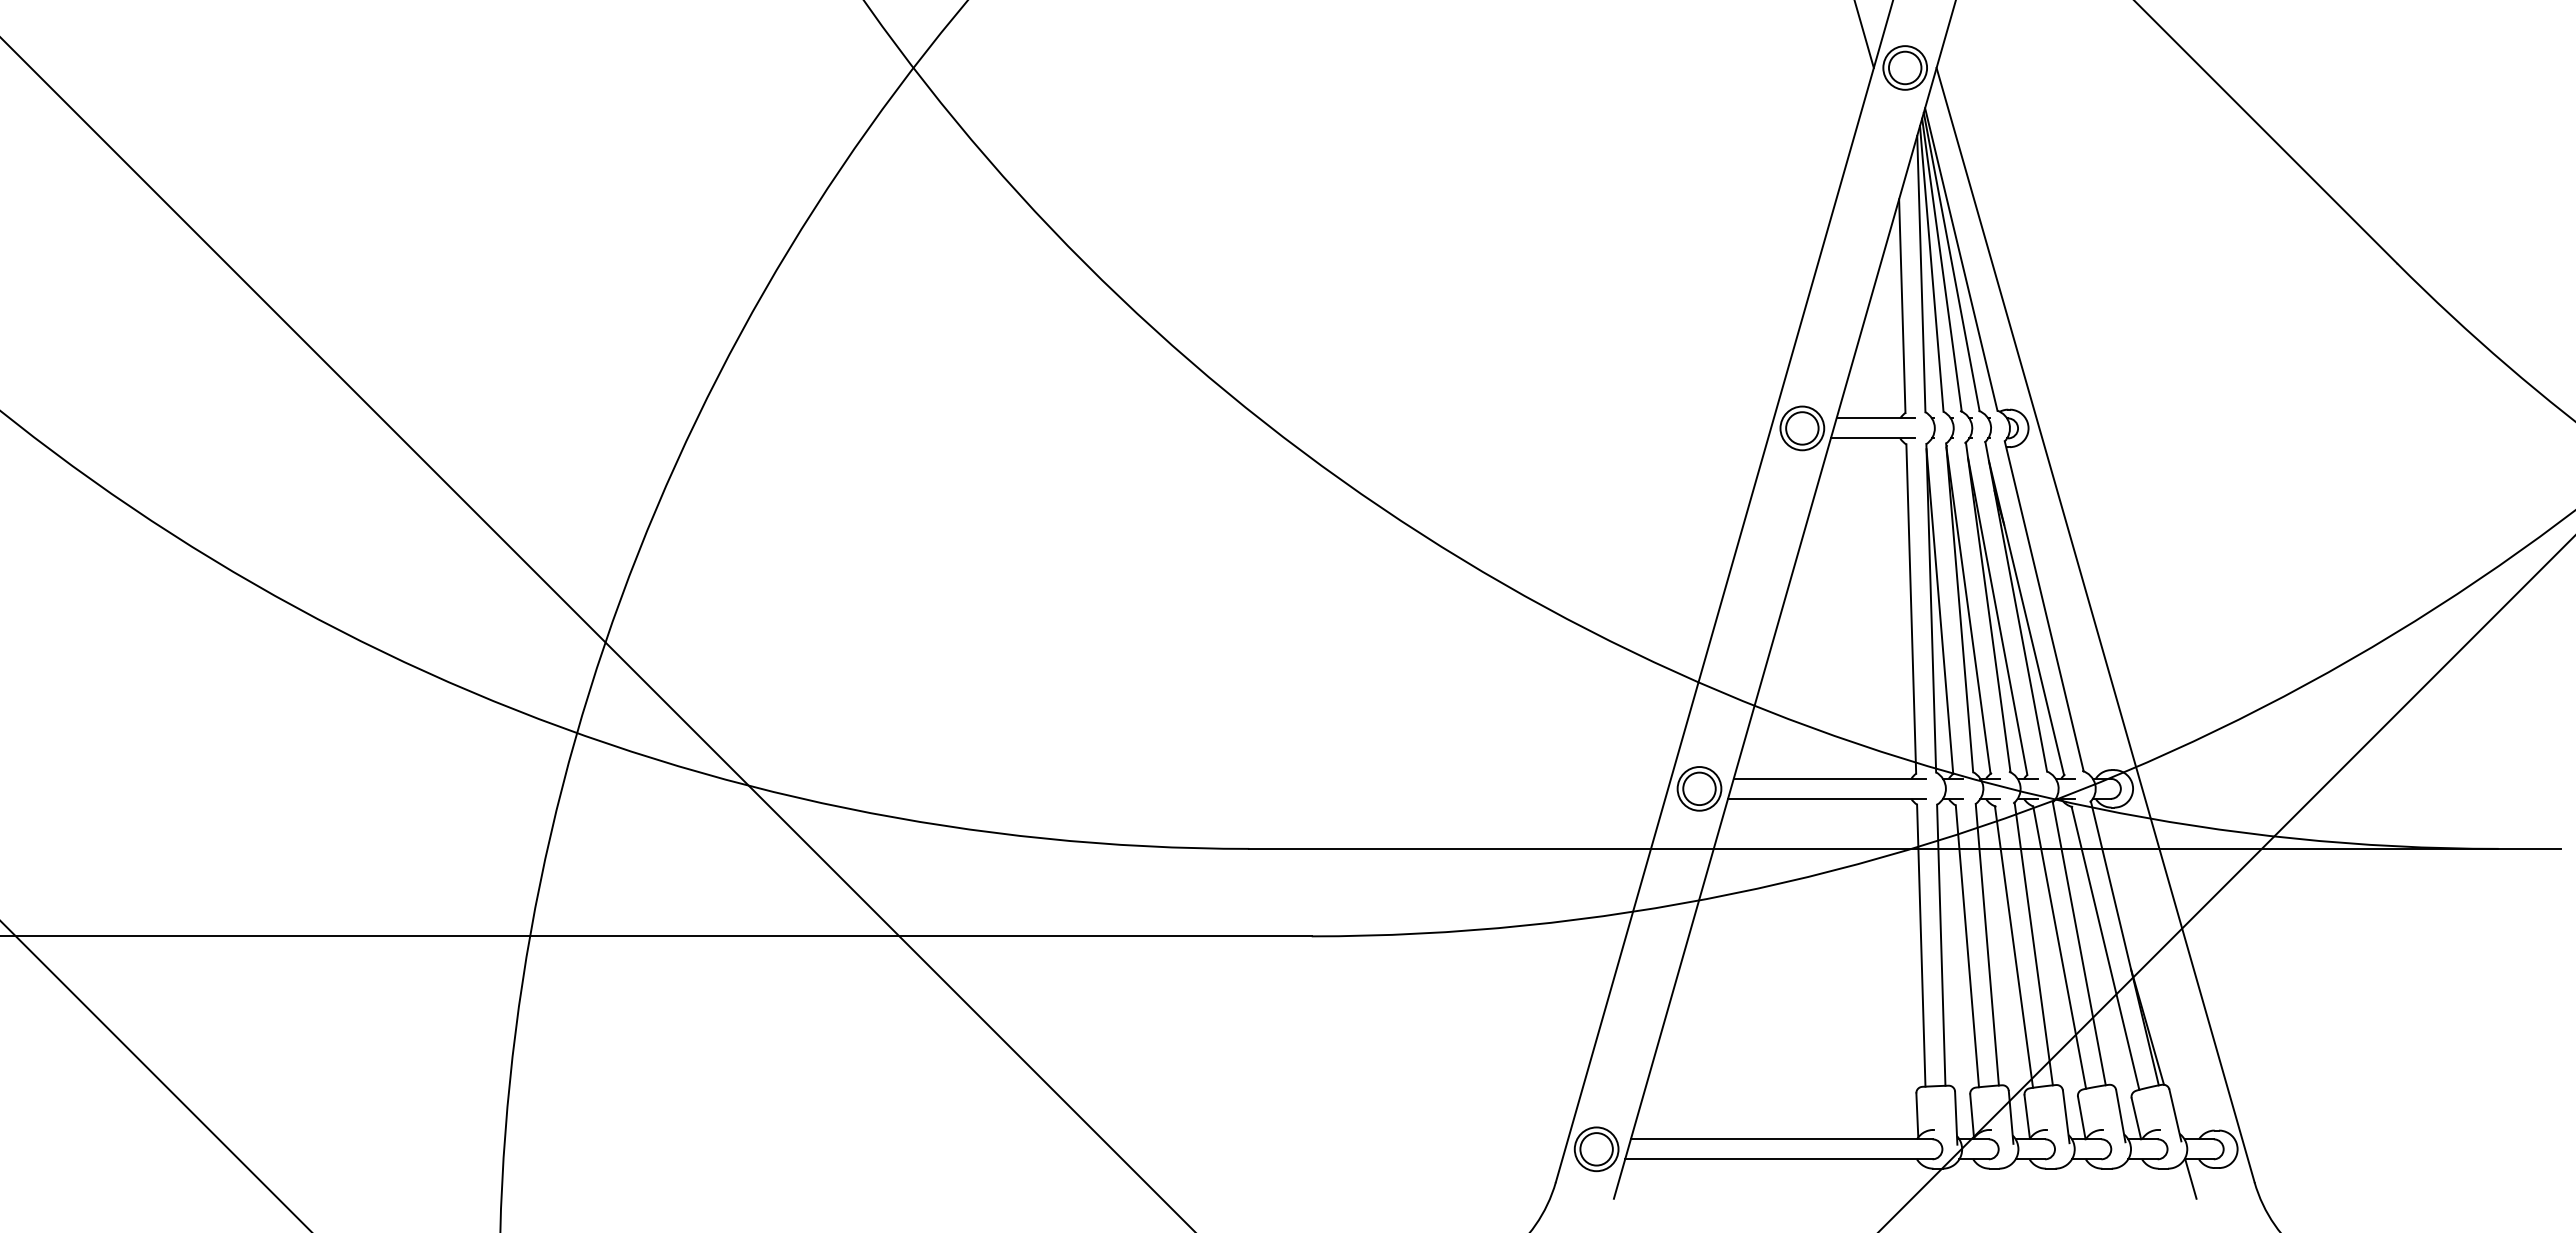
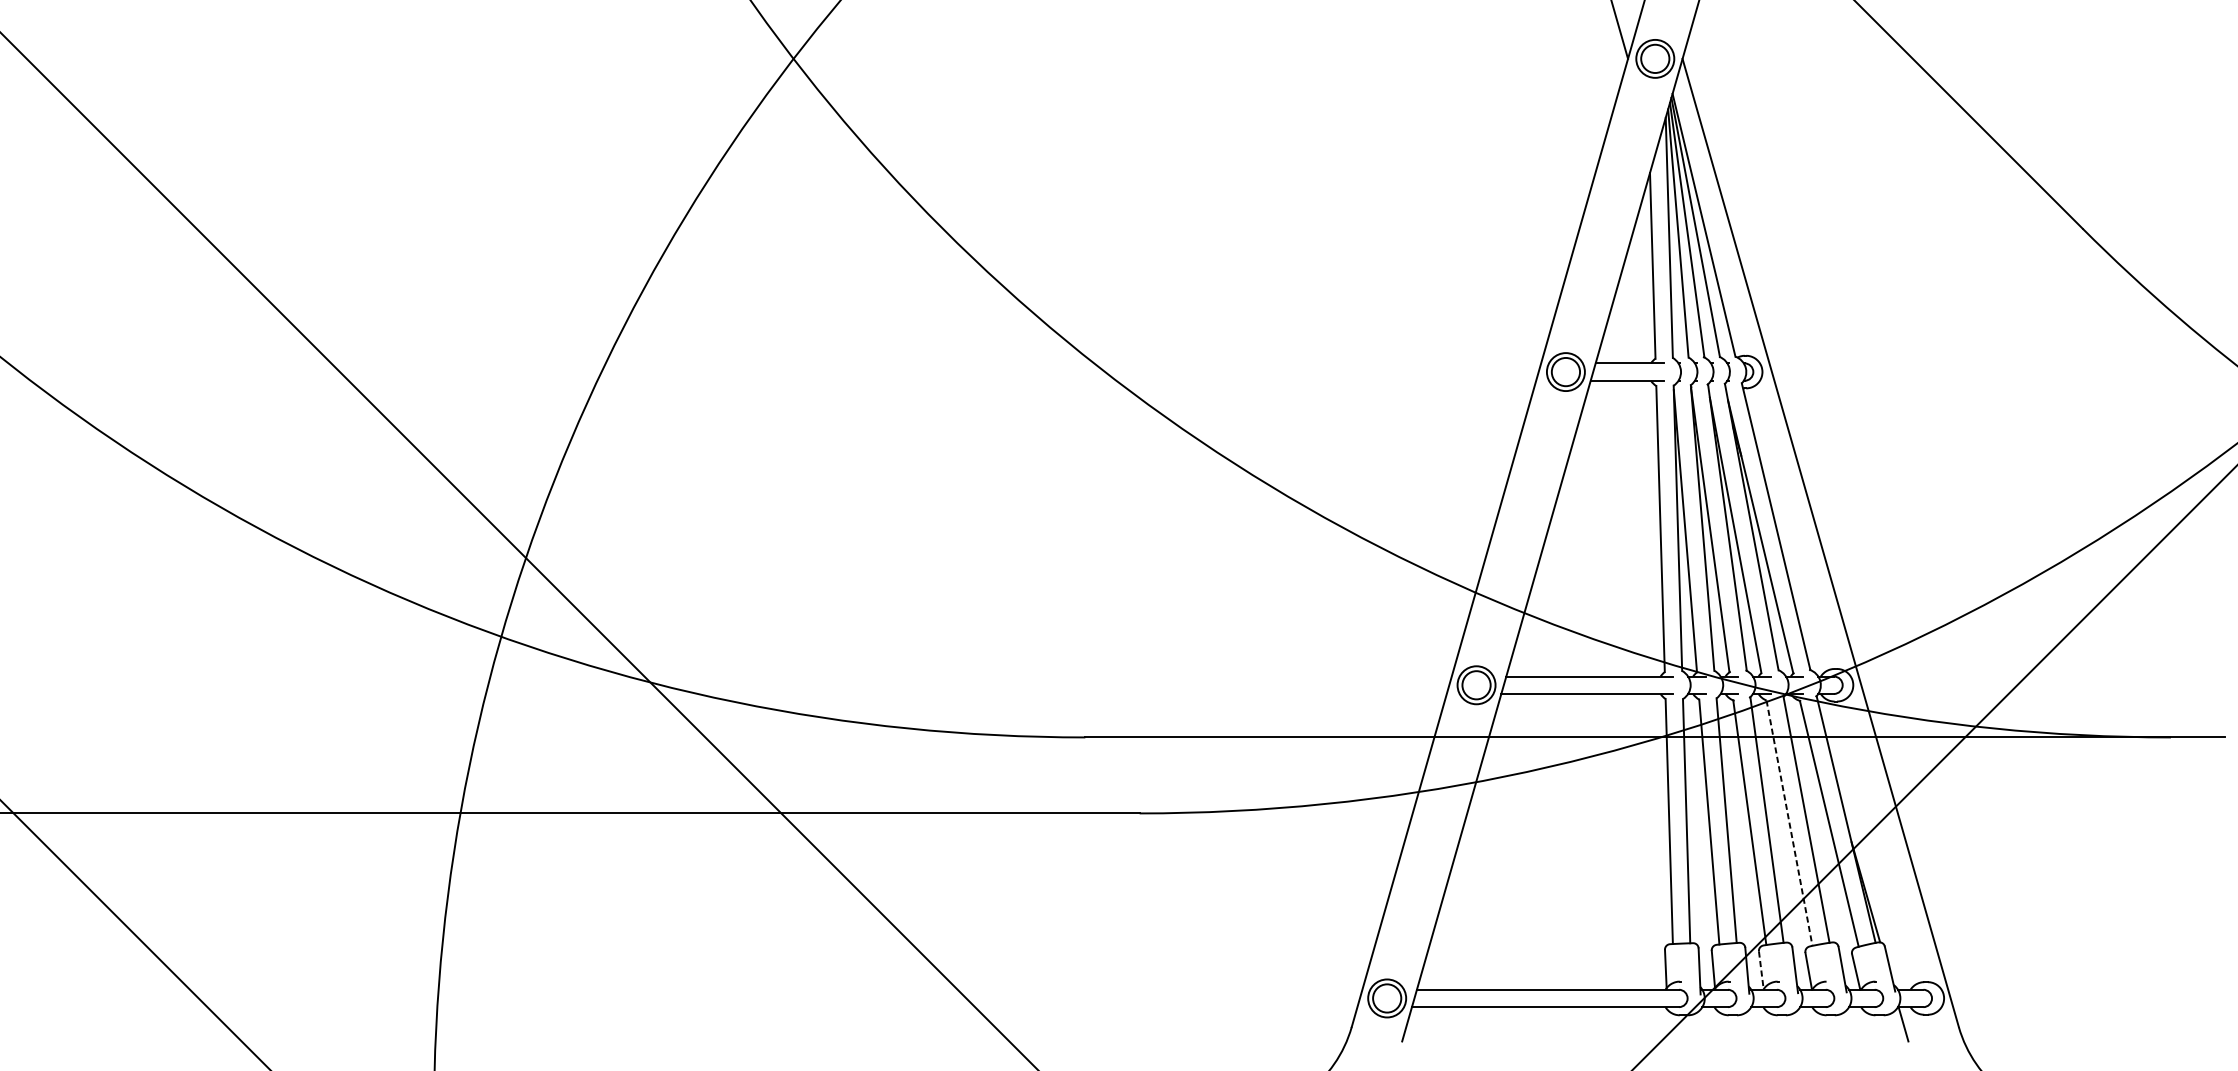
line: (2059, 947) -> (1789, 823), solid -> dashed
line: (2027, 1117) -> (1761, 970), solid -> dashed

